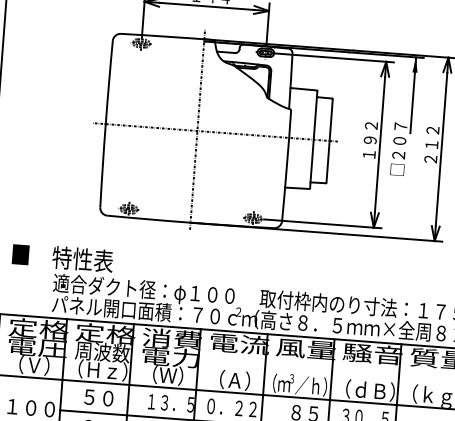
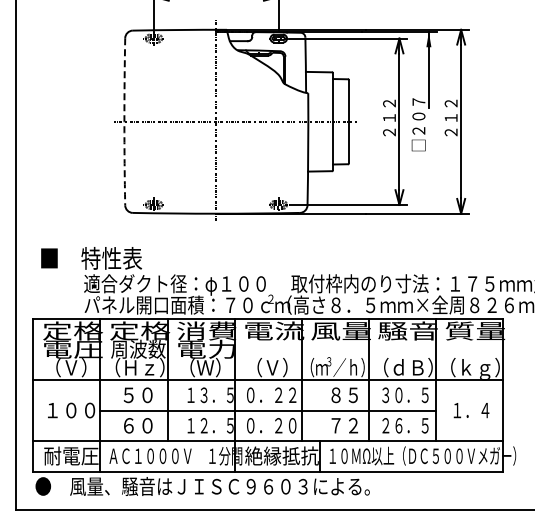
arc: (105, 123) -> (124, 121), solid -> dashed
text: (369, 147) -> (389, 125), １９２ -> ２１２
text: (234, 380) -> (272, 367), （Ａ） -> （Ｖ）

